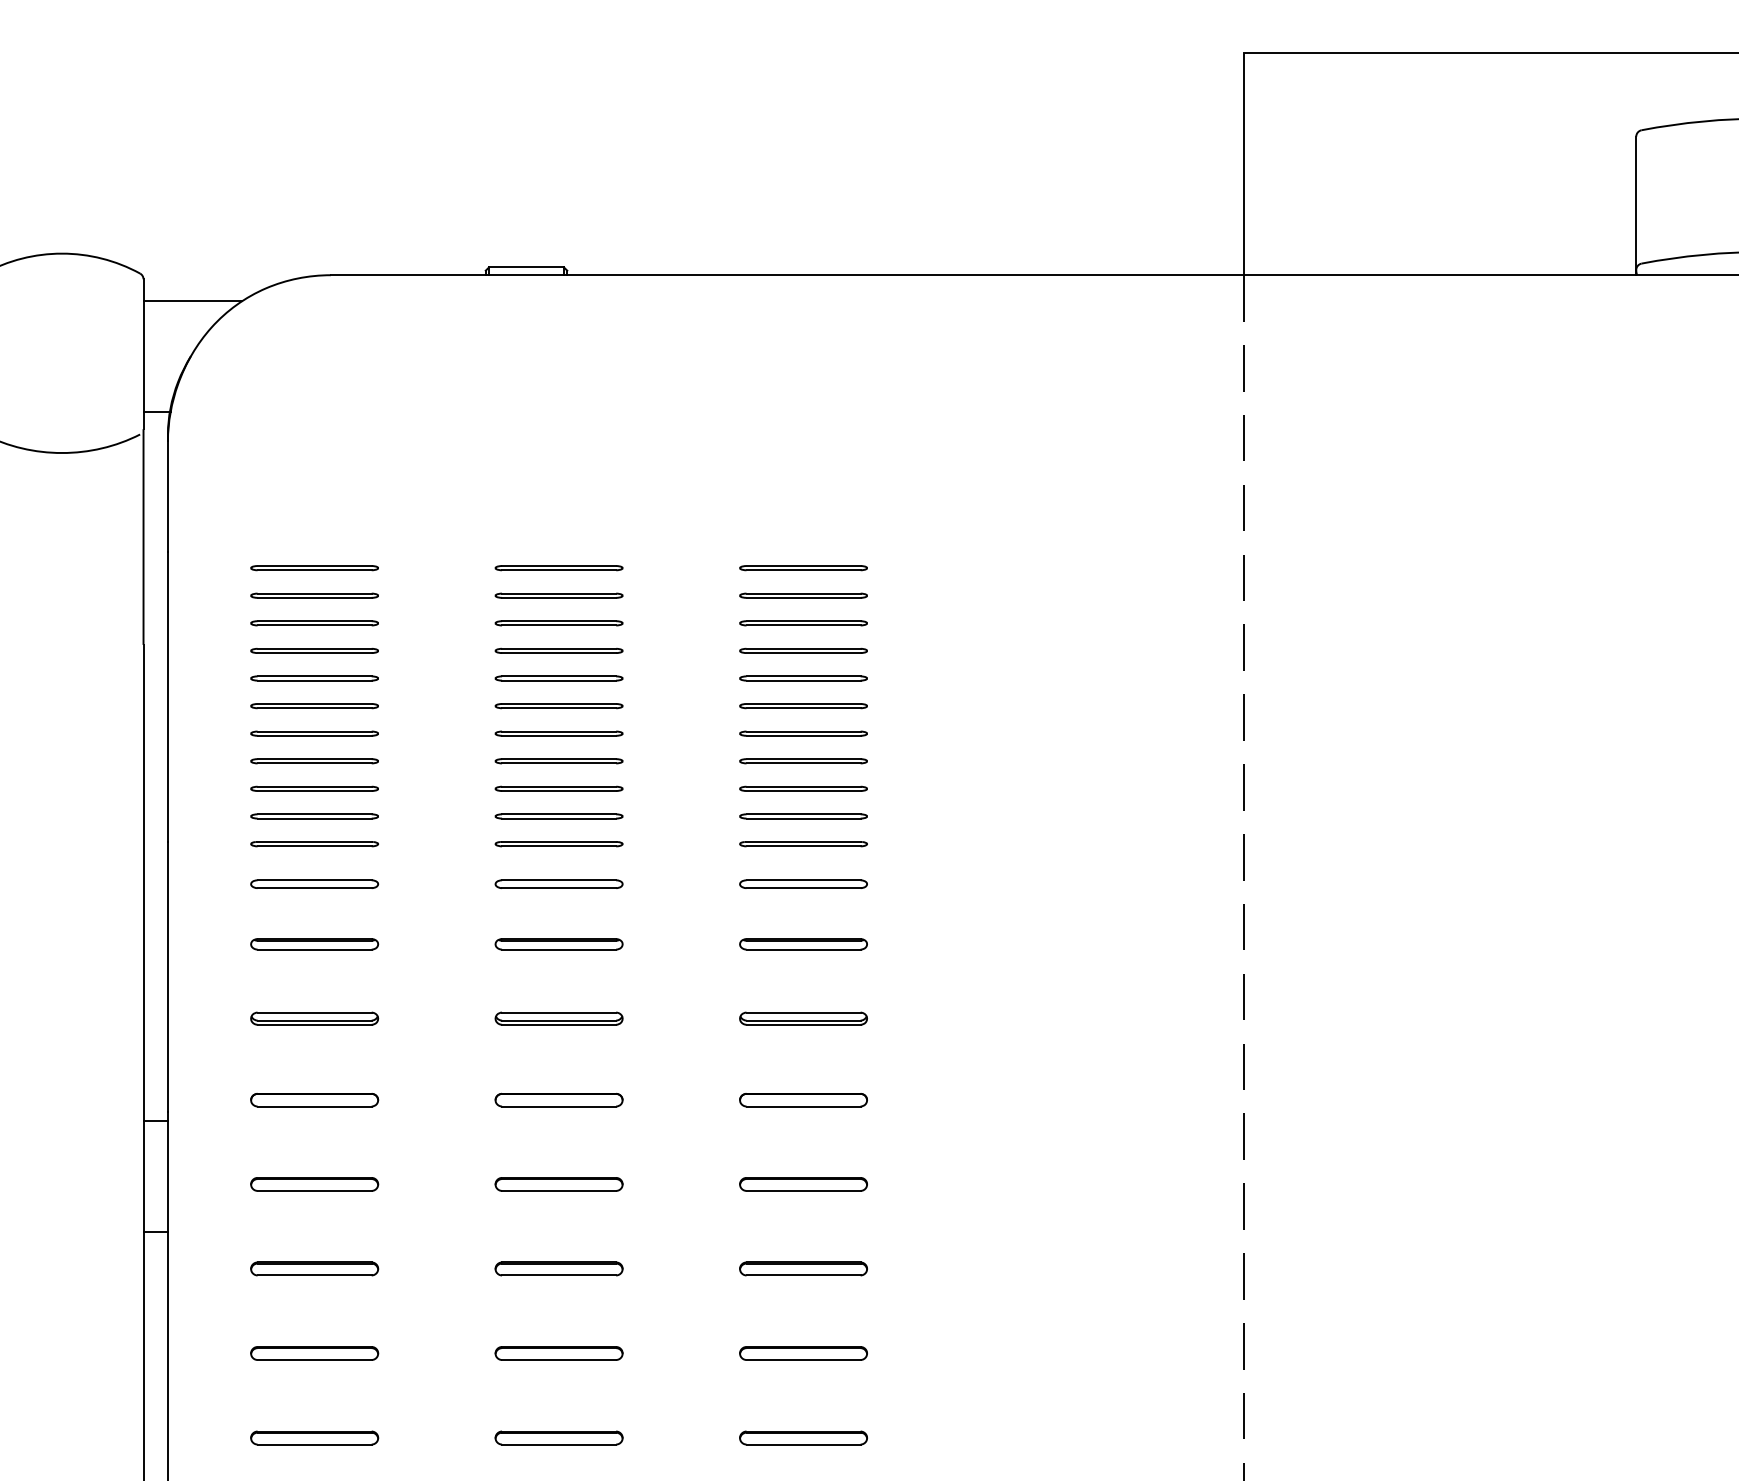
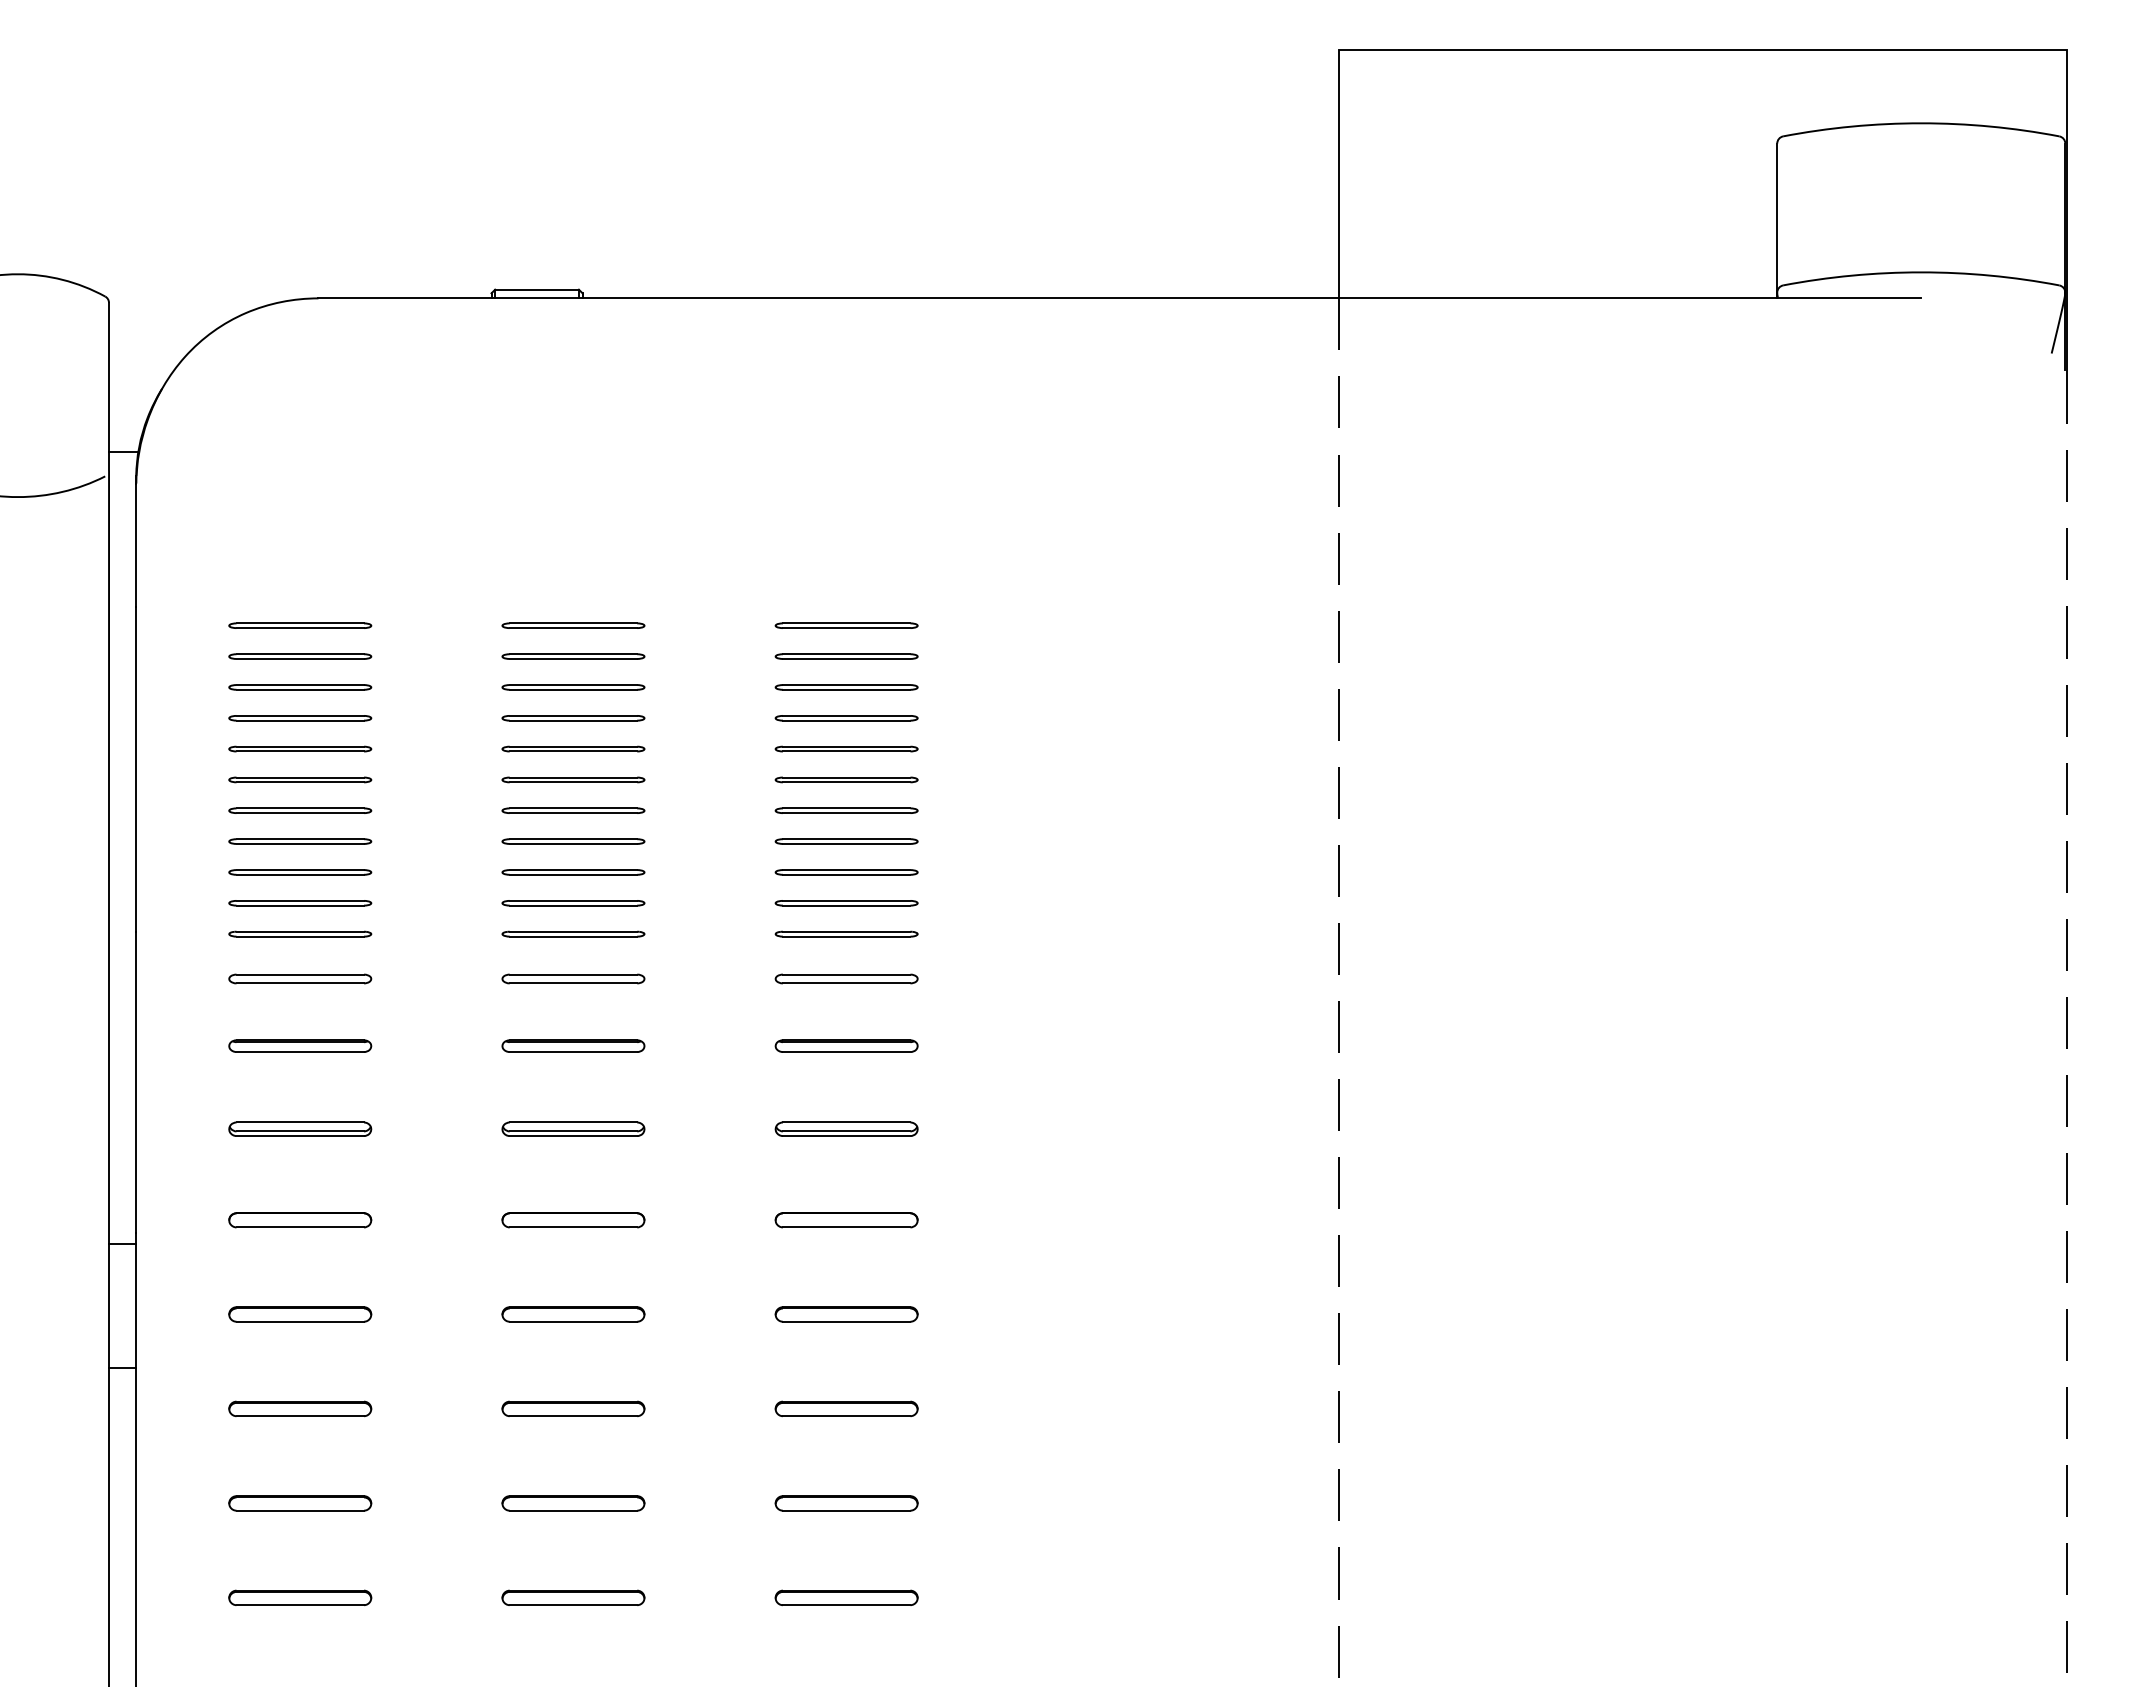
line: (192, 301) -> (163, 327), removed

